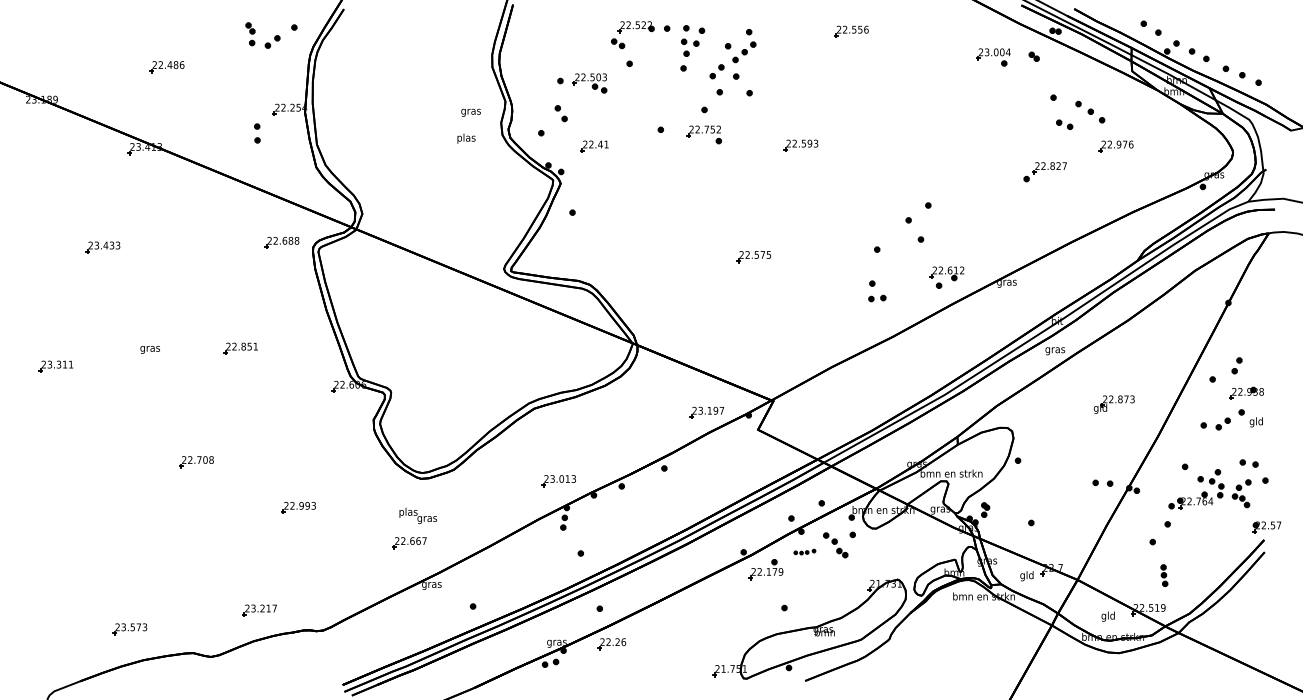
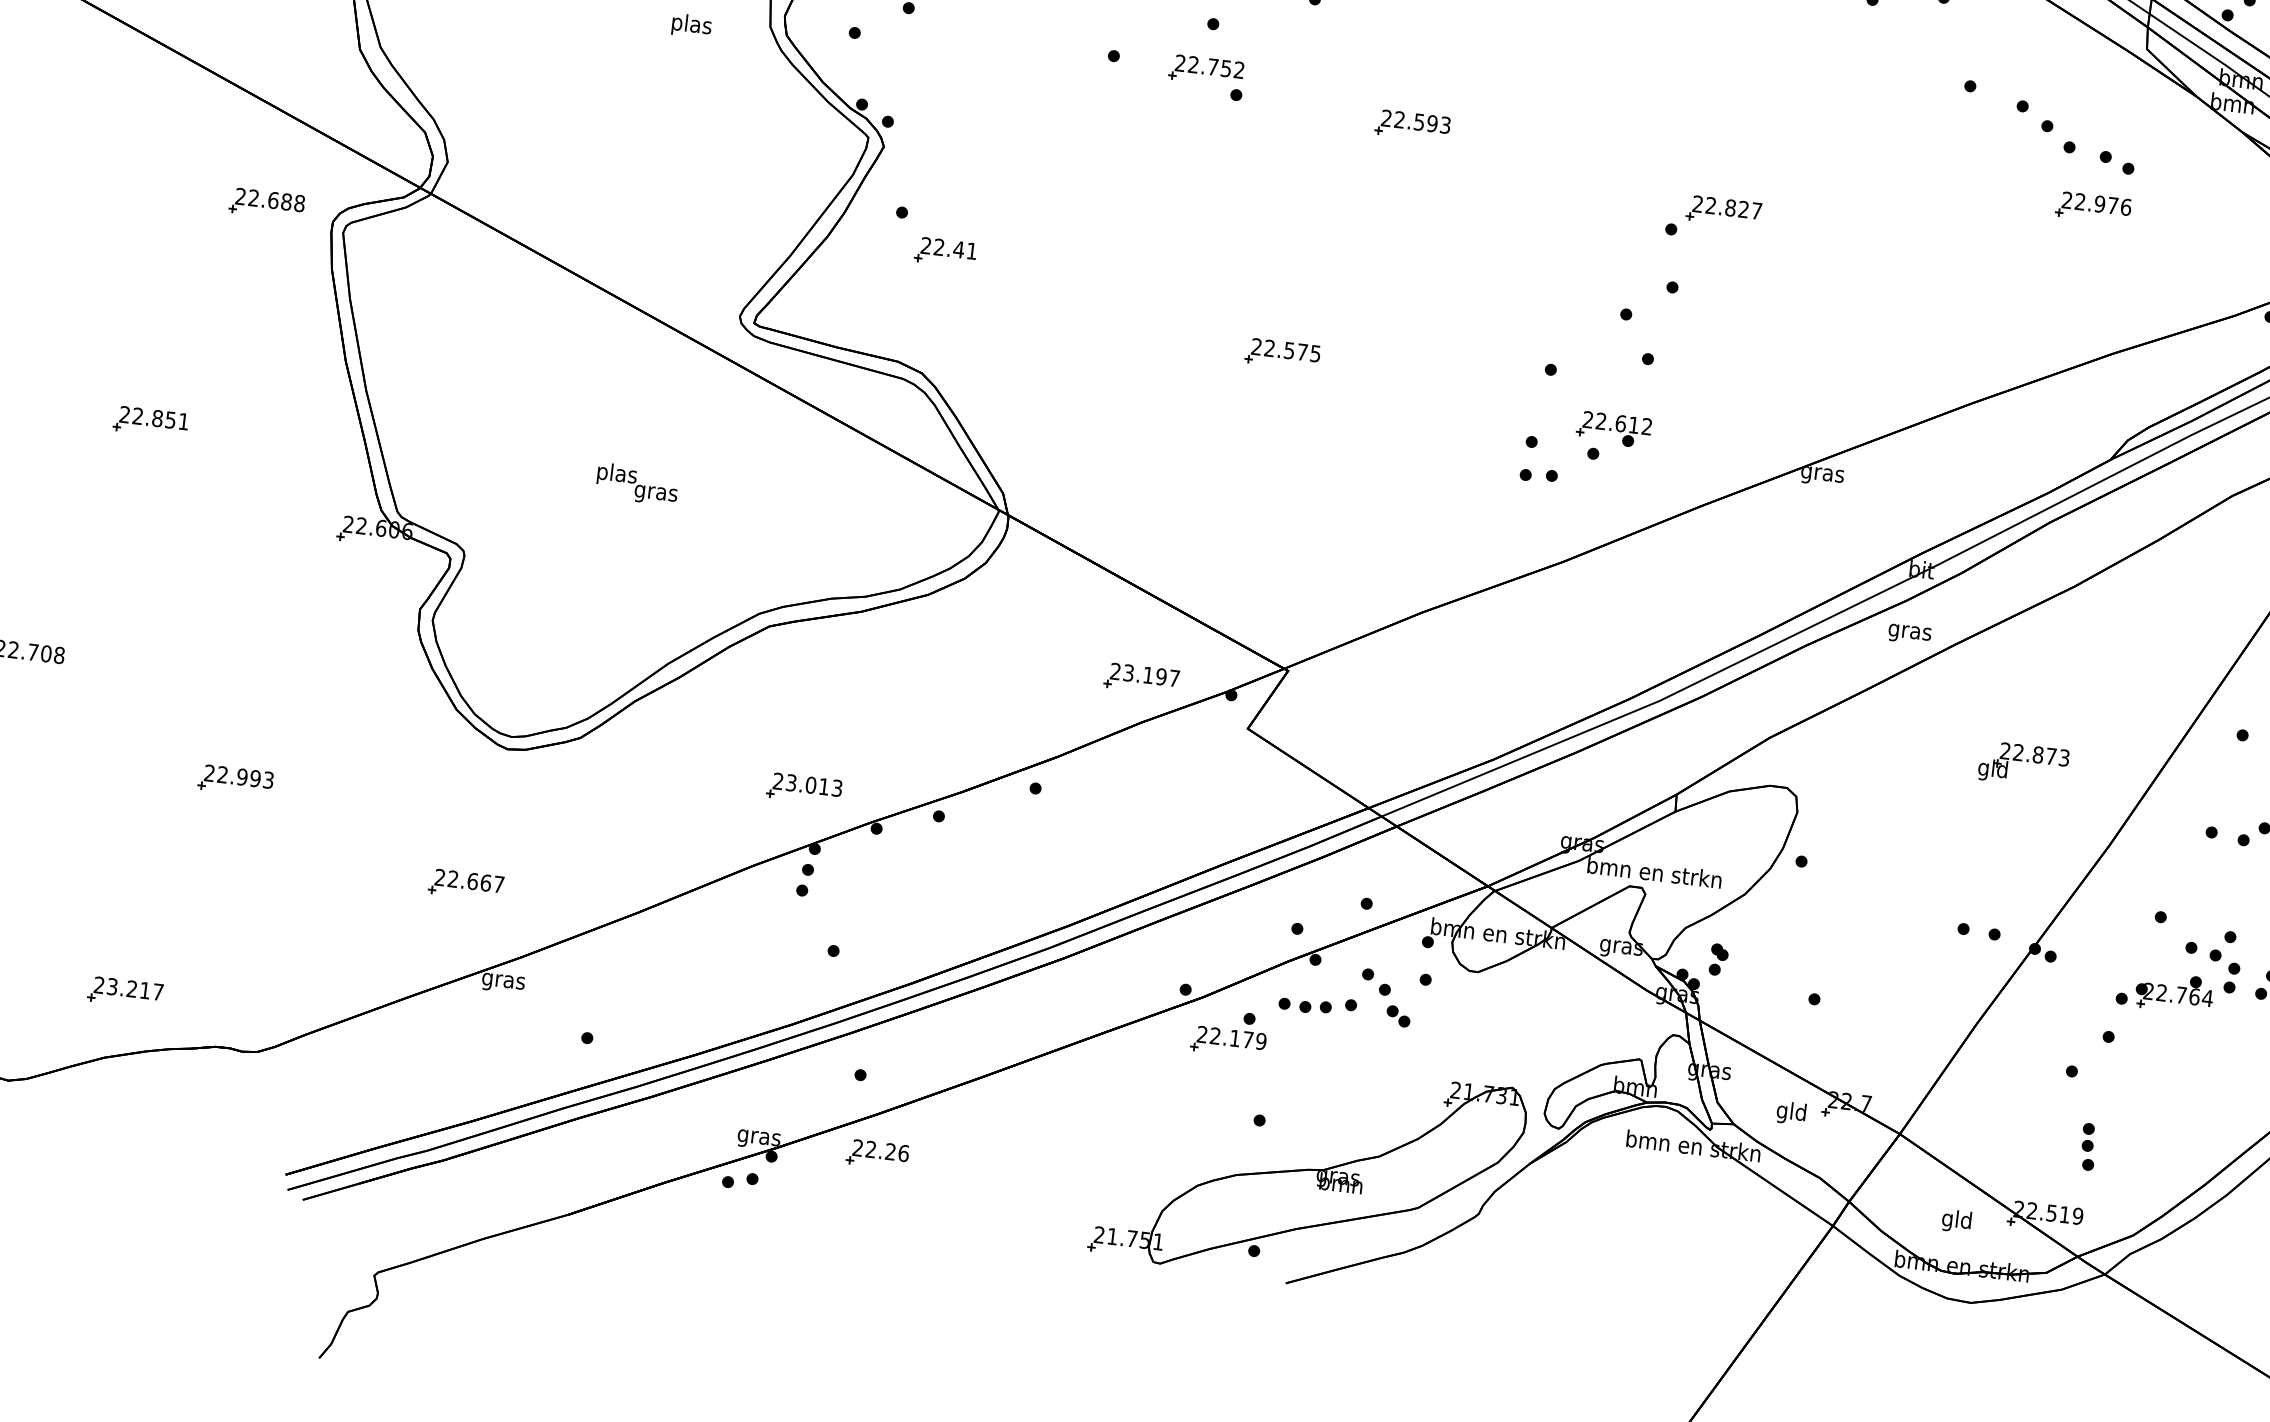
part: (1064, 124) -> (2116, 162), moved
part: (594, 146) -> (945, 252), moved
part: (1044, 172) -> (1711, 219), moved
part: (946, 277) -> (1611, 437), moved
text: (418, 515) -> (638, 483), moved
part: (804, 551) -> (1317, 1003), size x1.67

